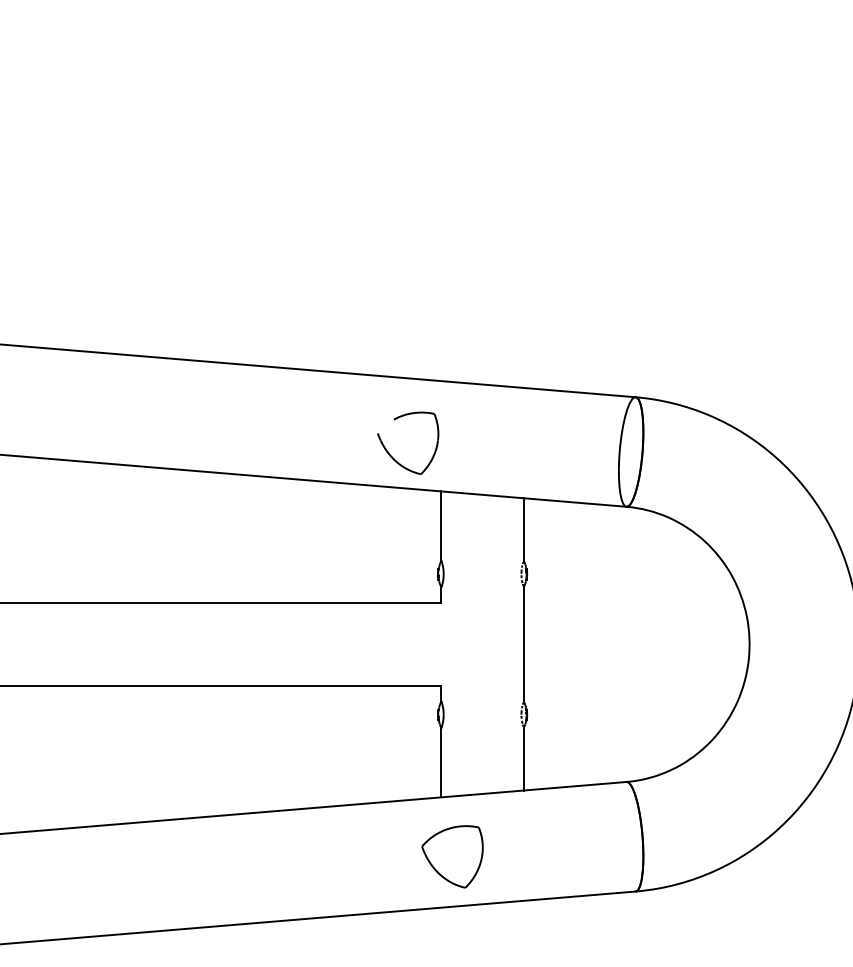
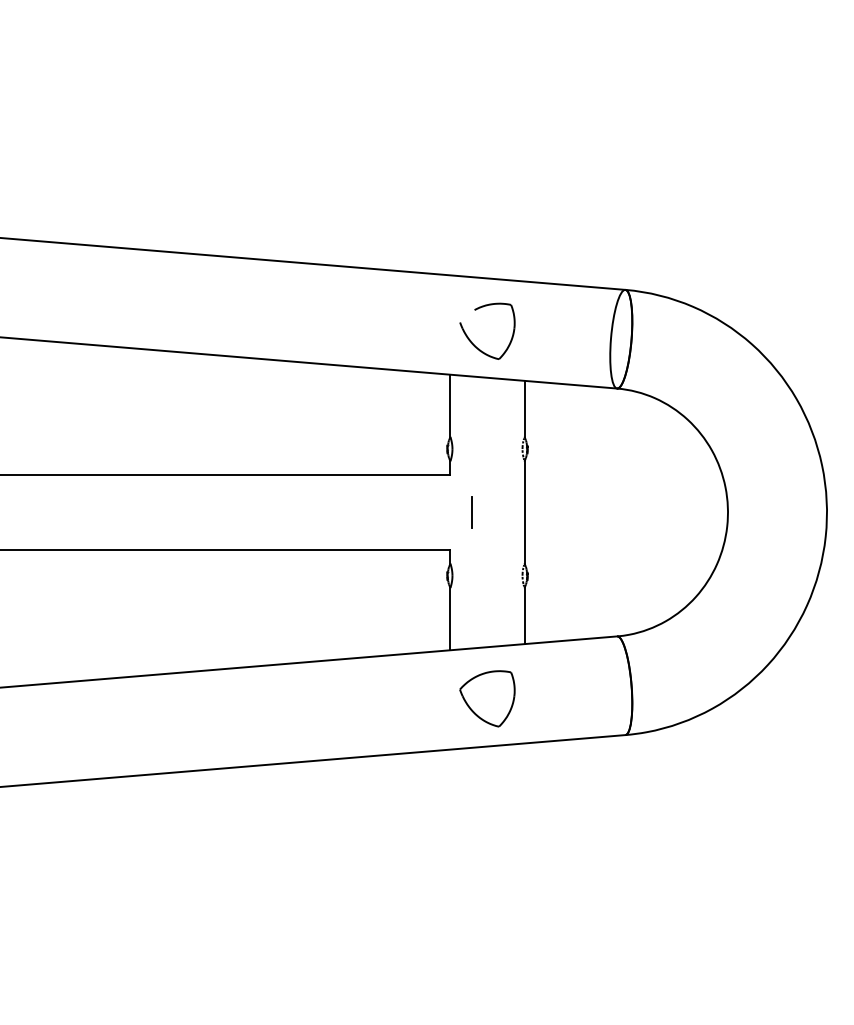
part: (390, 453) -> (471, 340), moved
line: (464, 644) -> (471, 512), added
part: (452, 856) -> (487, 698), moved

